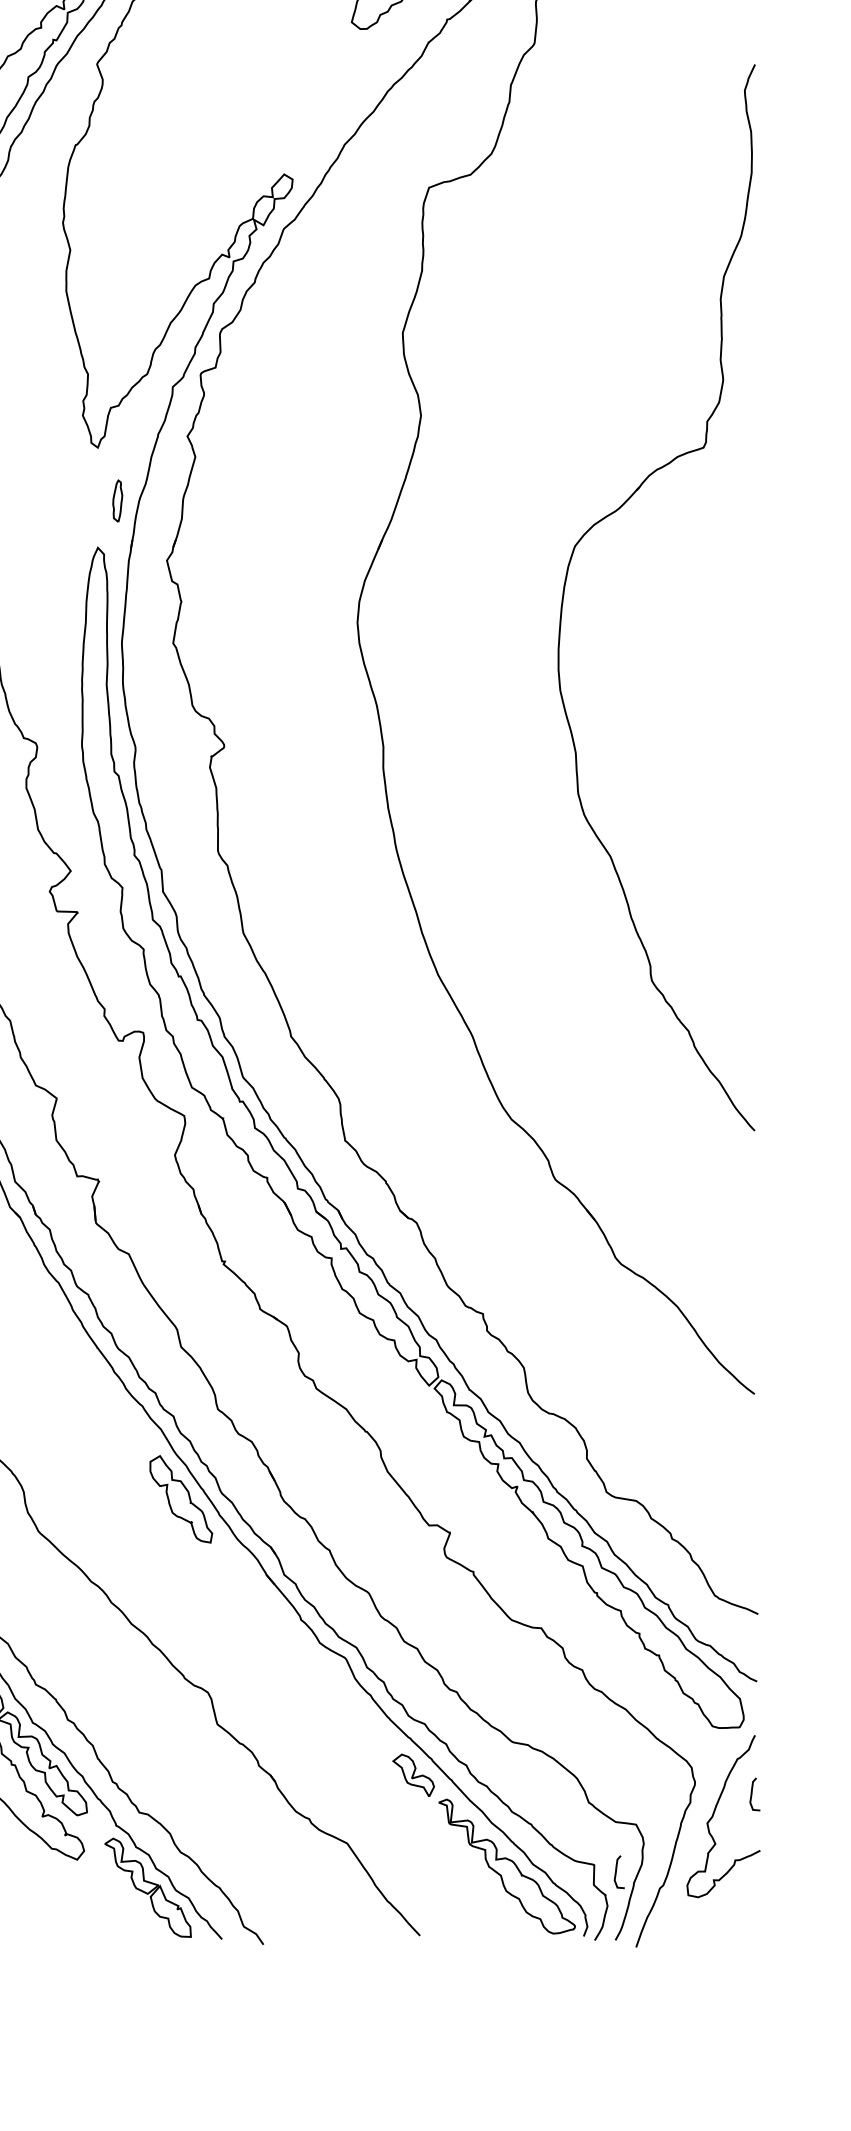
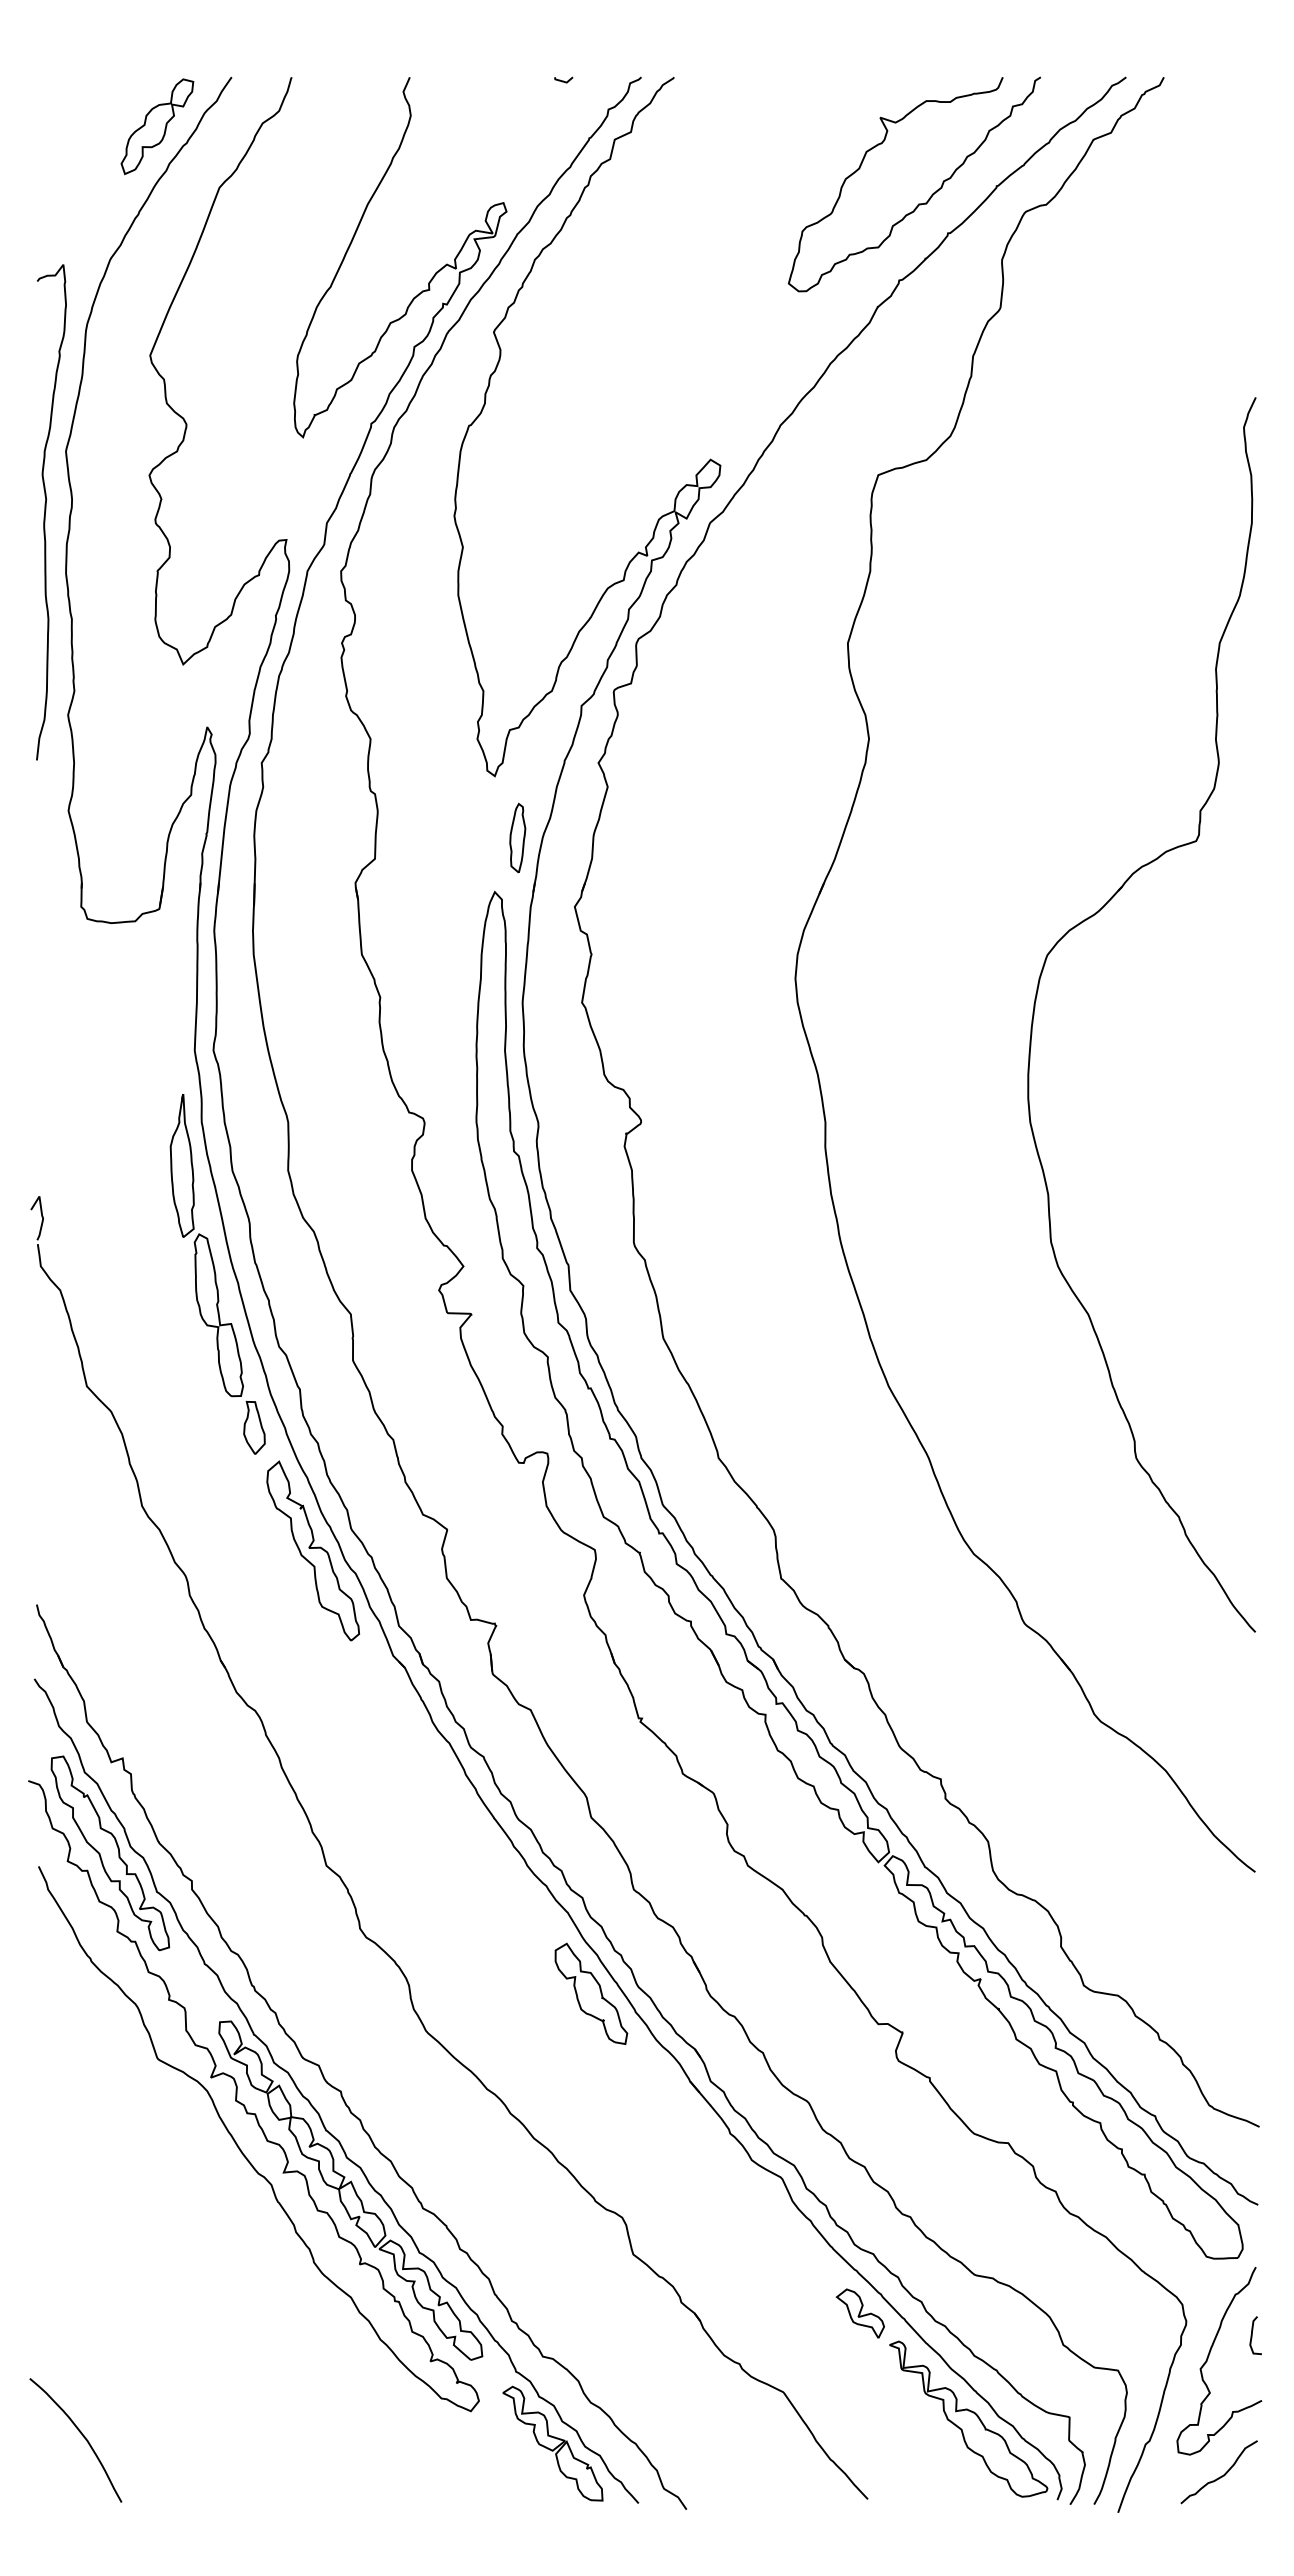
part: (117, 500) -> (517, 837), size x1.43
part: (566, 581) -> (1037, 996), moved
curve: (616, 1872) -> (1095, 2425), removed
curve: (725, 1915) -> (1221, 2475), added

